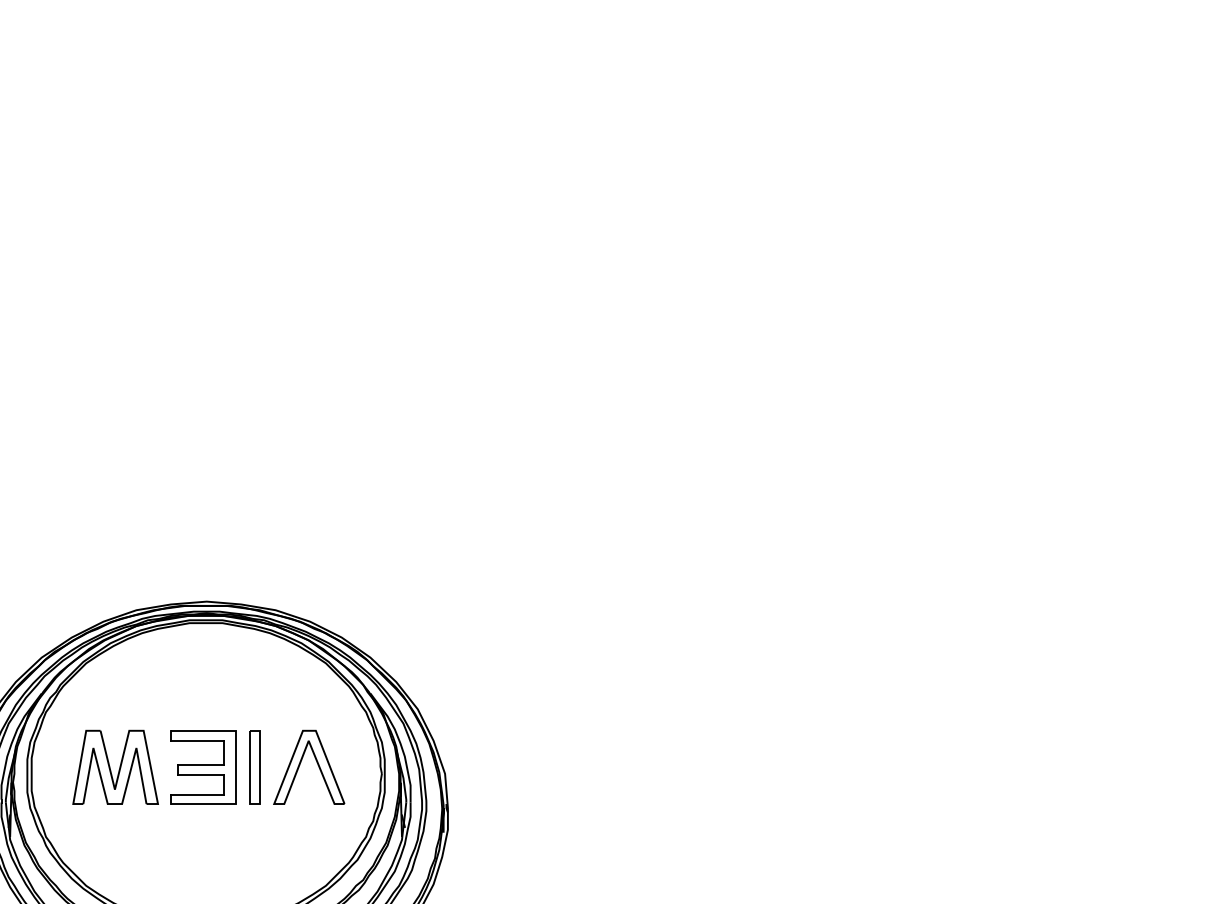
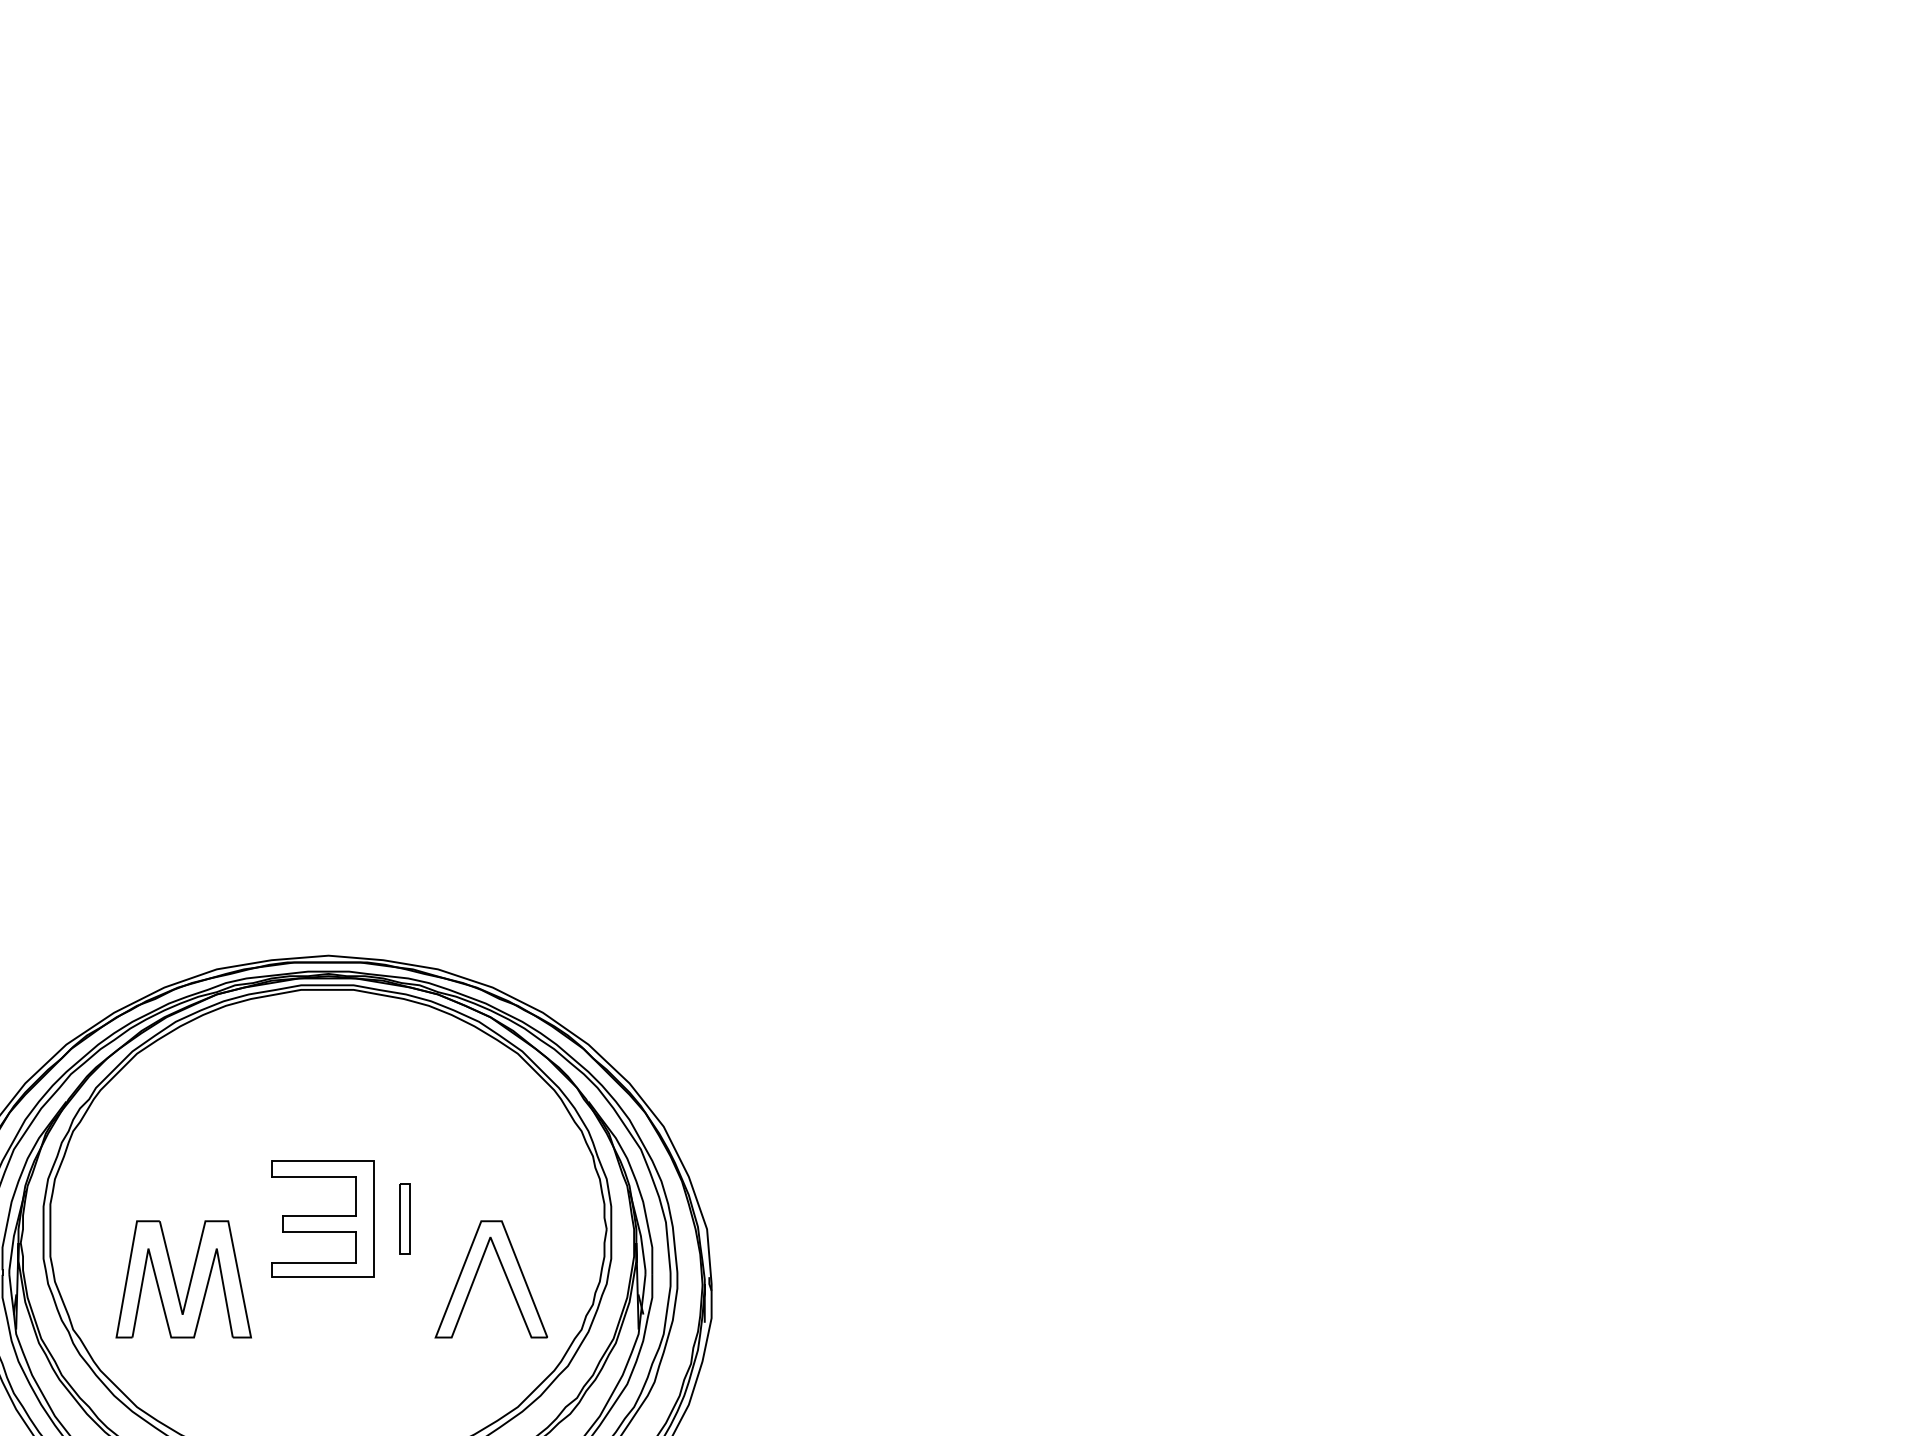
part: (316, 762) -> (502, 1271), moved
part: (115, 766) -> (183, 1277), moved
part: (254, 767) -> (404, 1219), size x0.6

